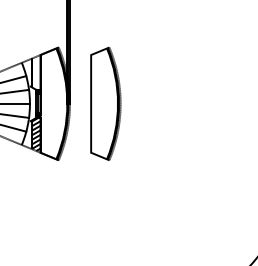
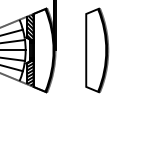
hatch: (36, 73) -> (30, 27), added
part: (105, 103) -> (96, 50), moved

